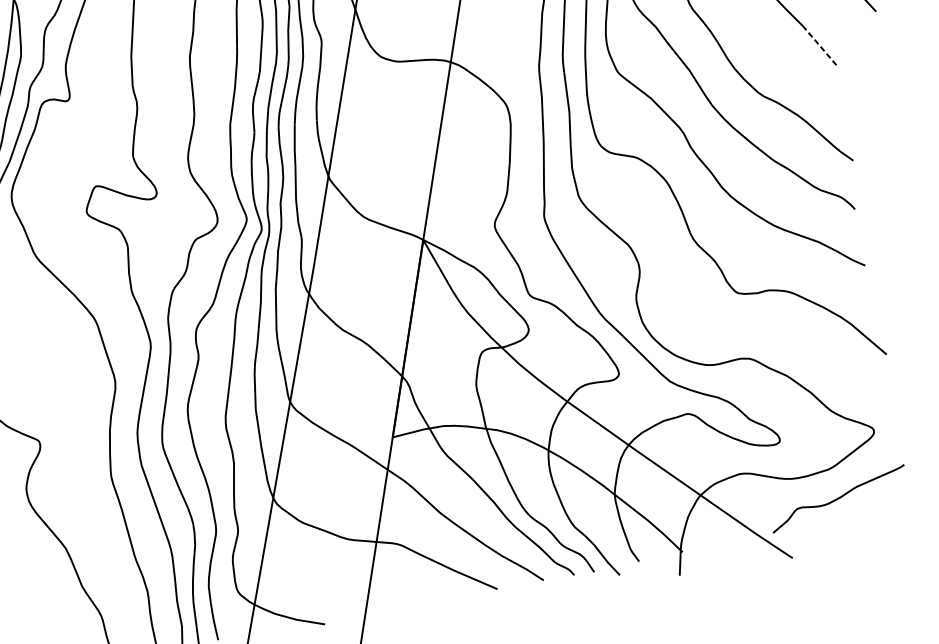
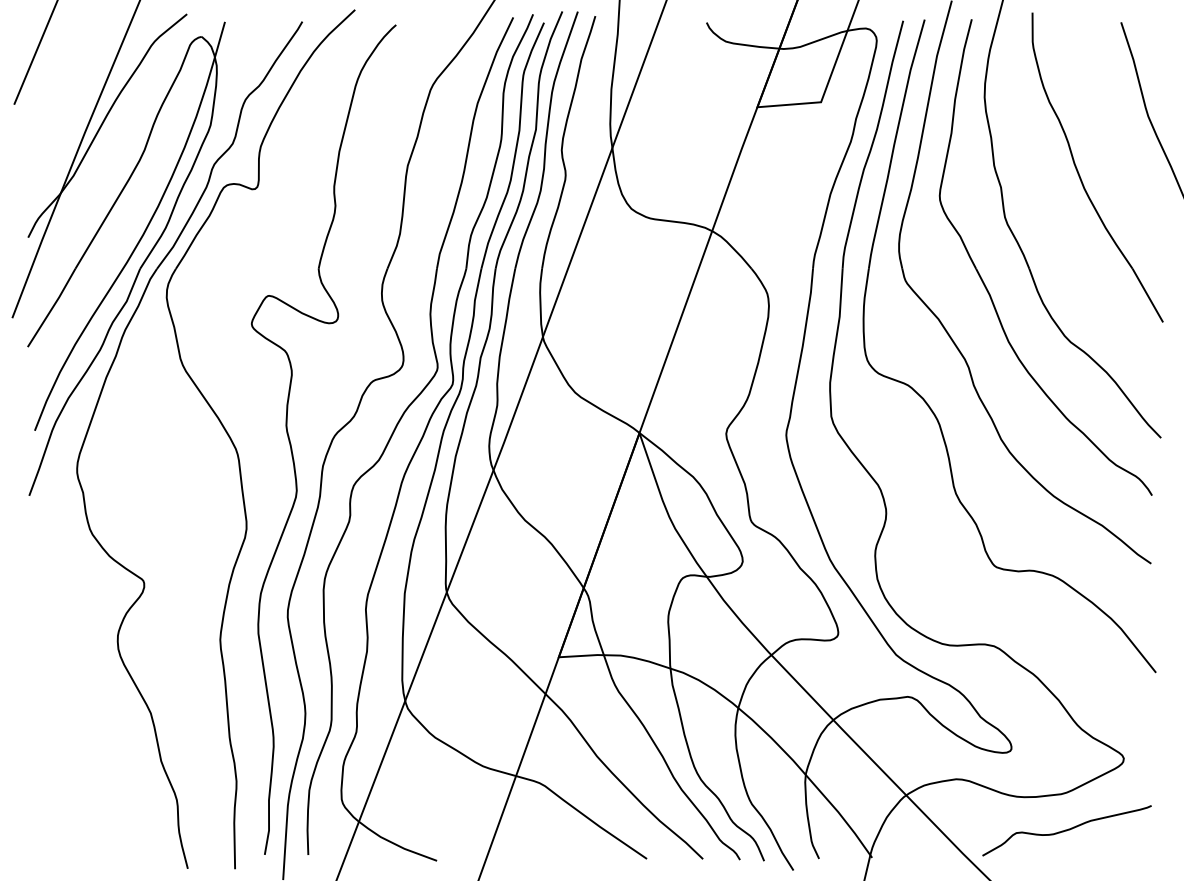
line: (819, 45) -> (1147, 295), dashed -> solid

